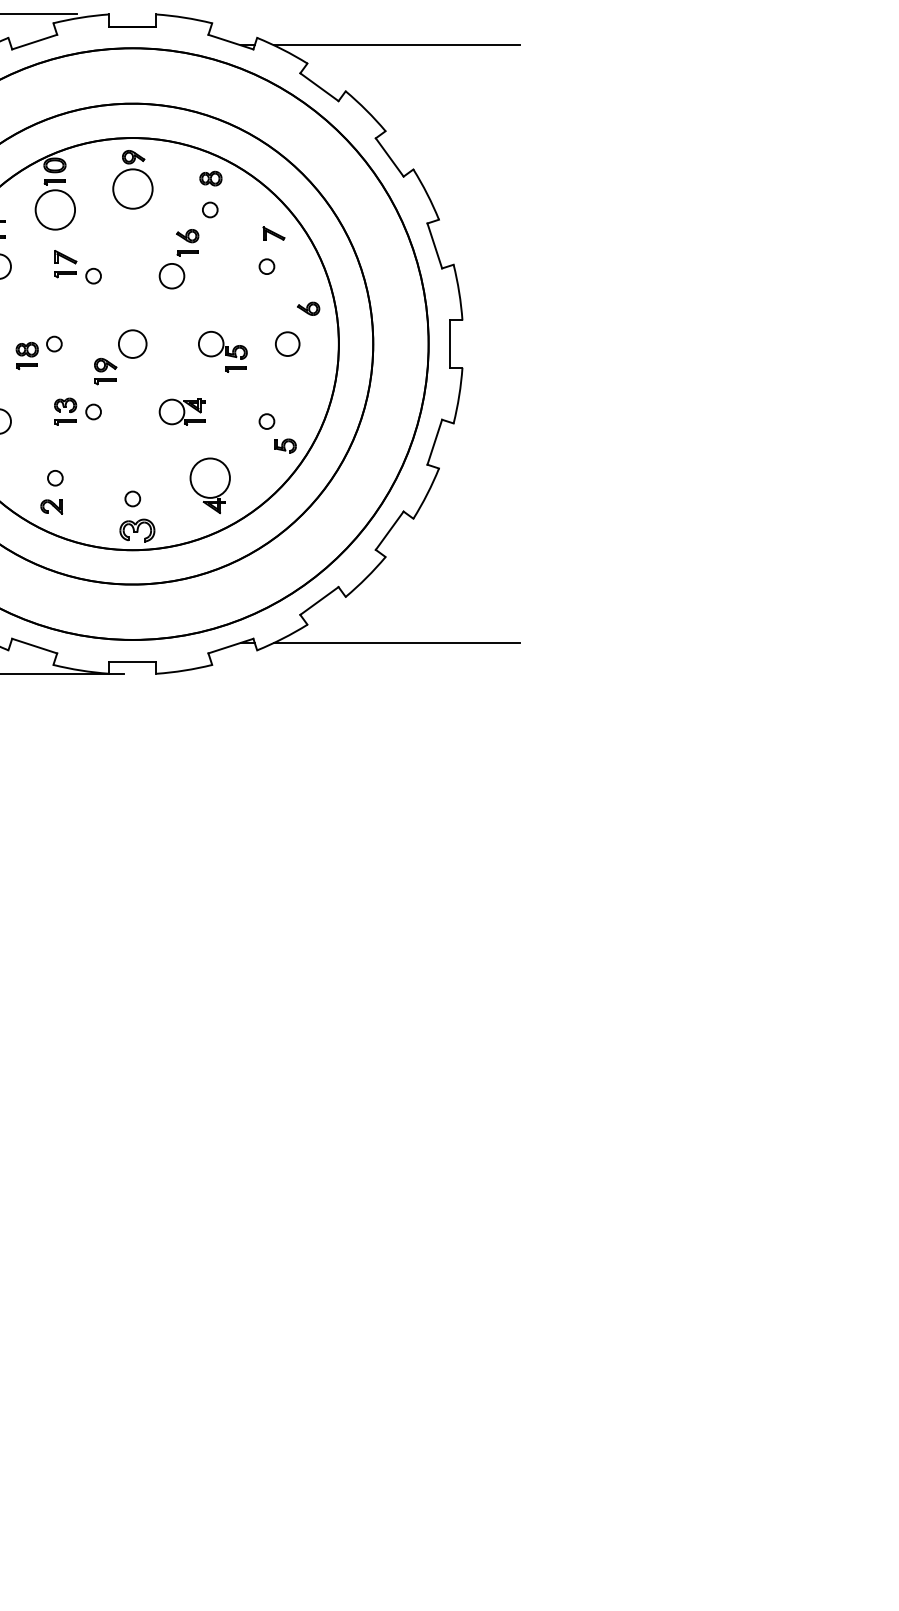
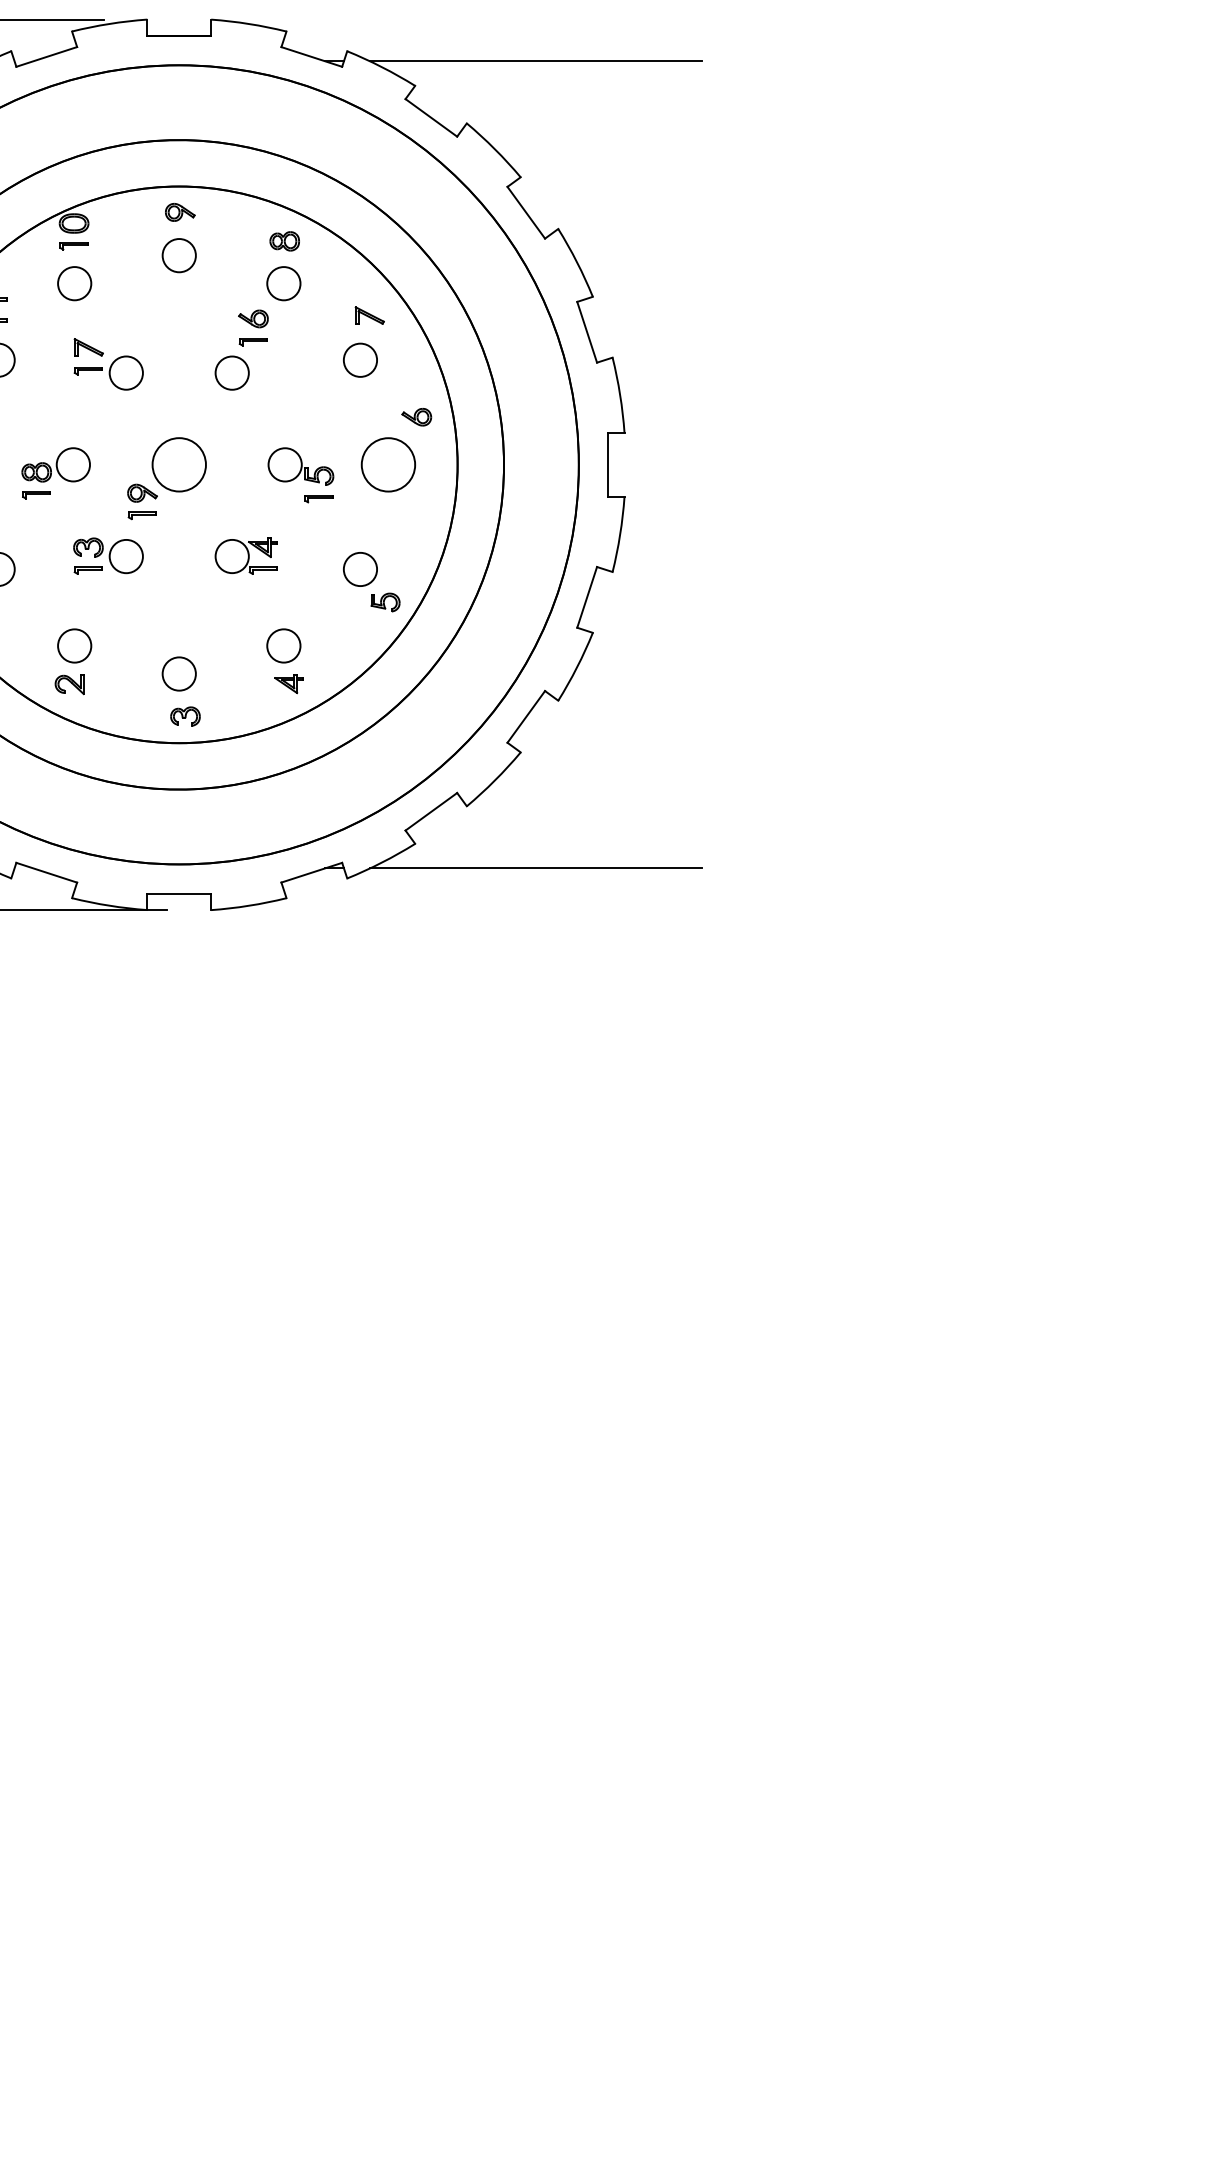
circle: (132, 189) -> (178, 255), size x0.62
circle: (55, 209) -> (74, 283), size x0.62
circle: (209, 209) -> (283, 283), size x1.67
circle: (266, 266) -> (360, 359), size x1.67
circle: (92, 275) -> (125, 372), size x1.67
circle: (54, 343) -> (73, 464), size x1.67
circle: (132, 343) -> (178, 464), size x1.43
circle: (287, 343) -> (388, 464), size x1.67
circle: (92, 411) -> (125, 556), size x1.67
circle: (266, 421) -> (360, 569), size x1.67
circle: (55, 477) -> (74, 645), size x1.67
circle: (209, 477) -> (283, 645), size x0.62
circle: (132, 498) -> (178, 673), size x1.67
part: (137, 530) -> (185, 716), size x0.62

